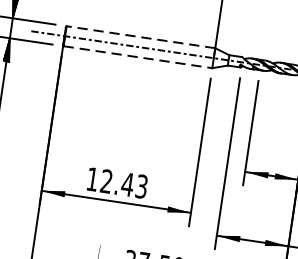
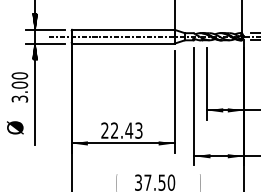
line: (139, 36) -> (122, 29), dashed -> solid
line: (138, 57) -> (123, 43), dashed -> solid
text: (91, 179) -> (104, 130), 12.43 -> 22.43

